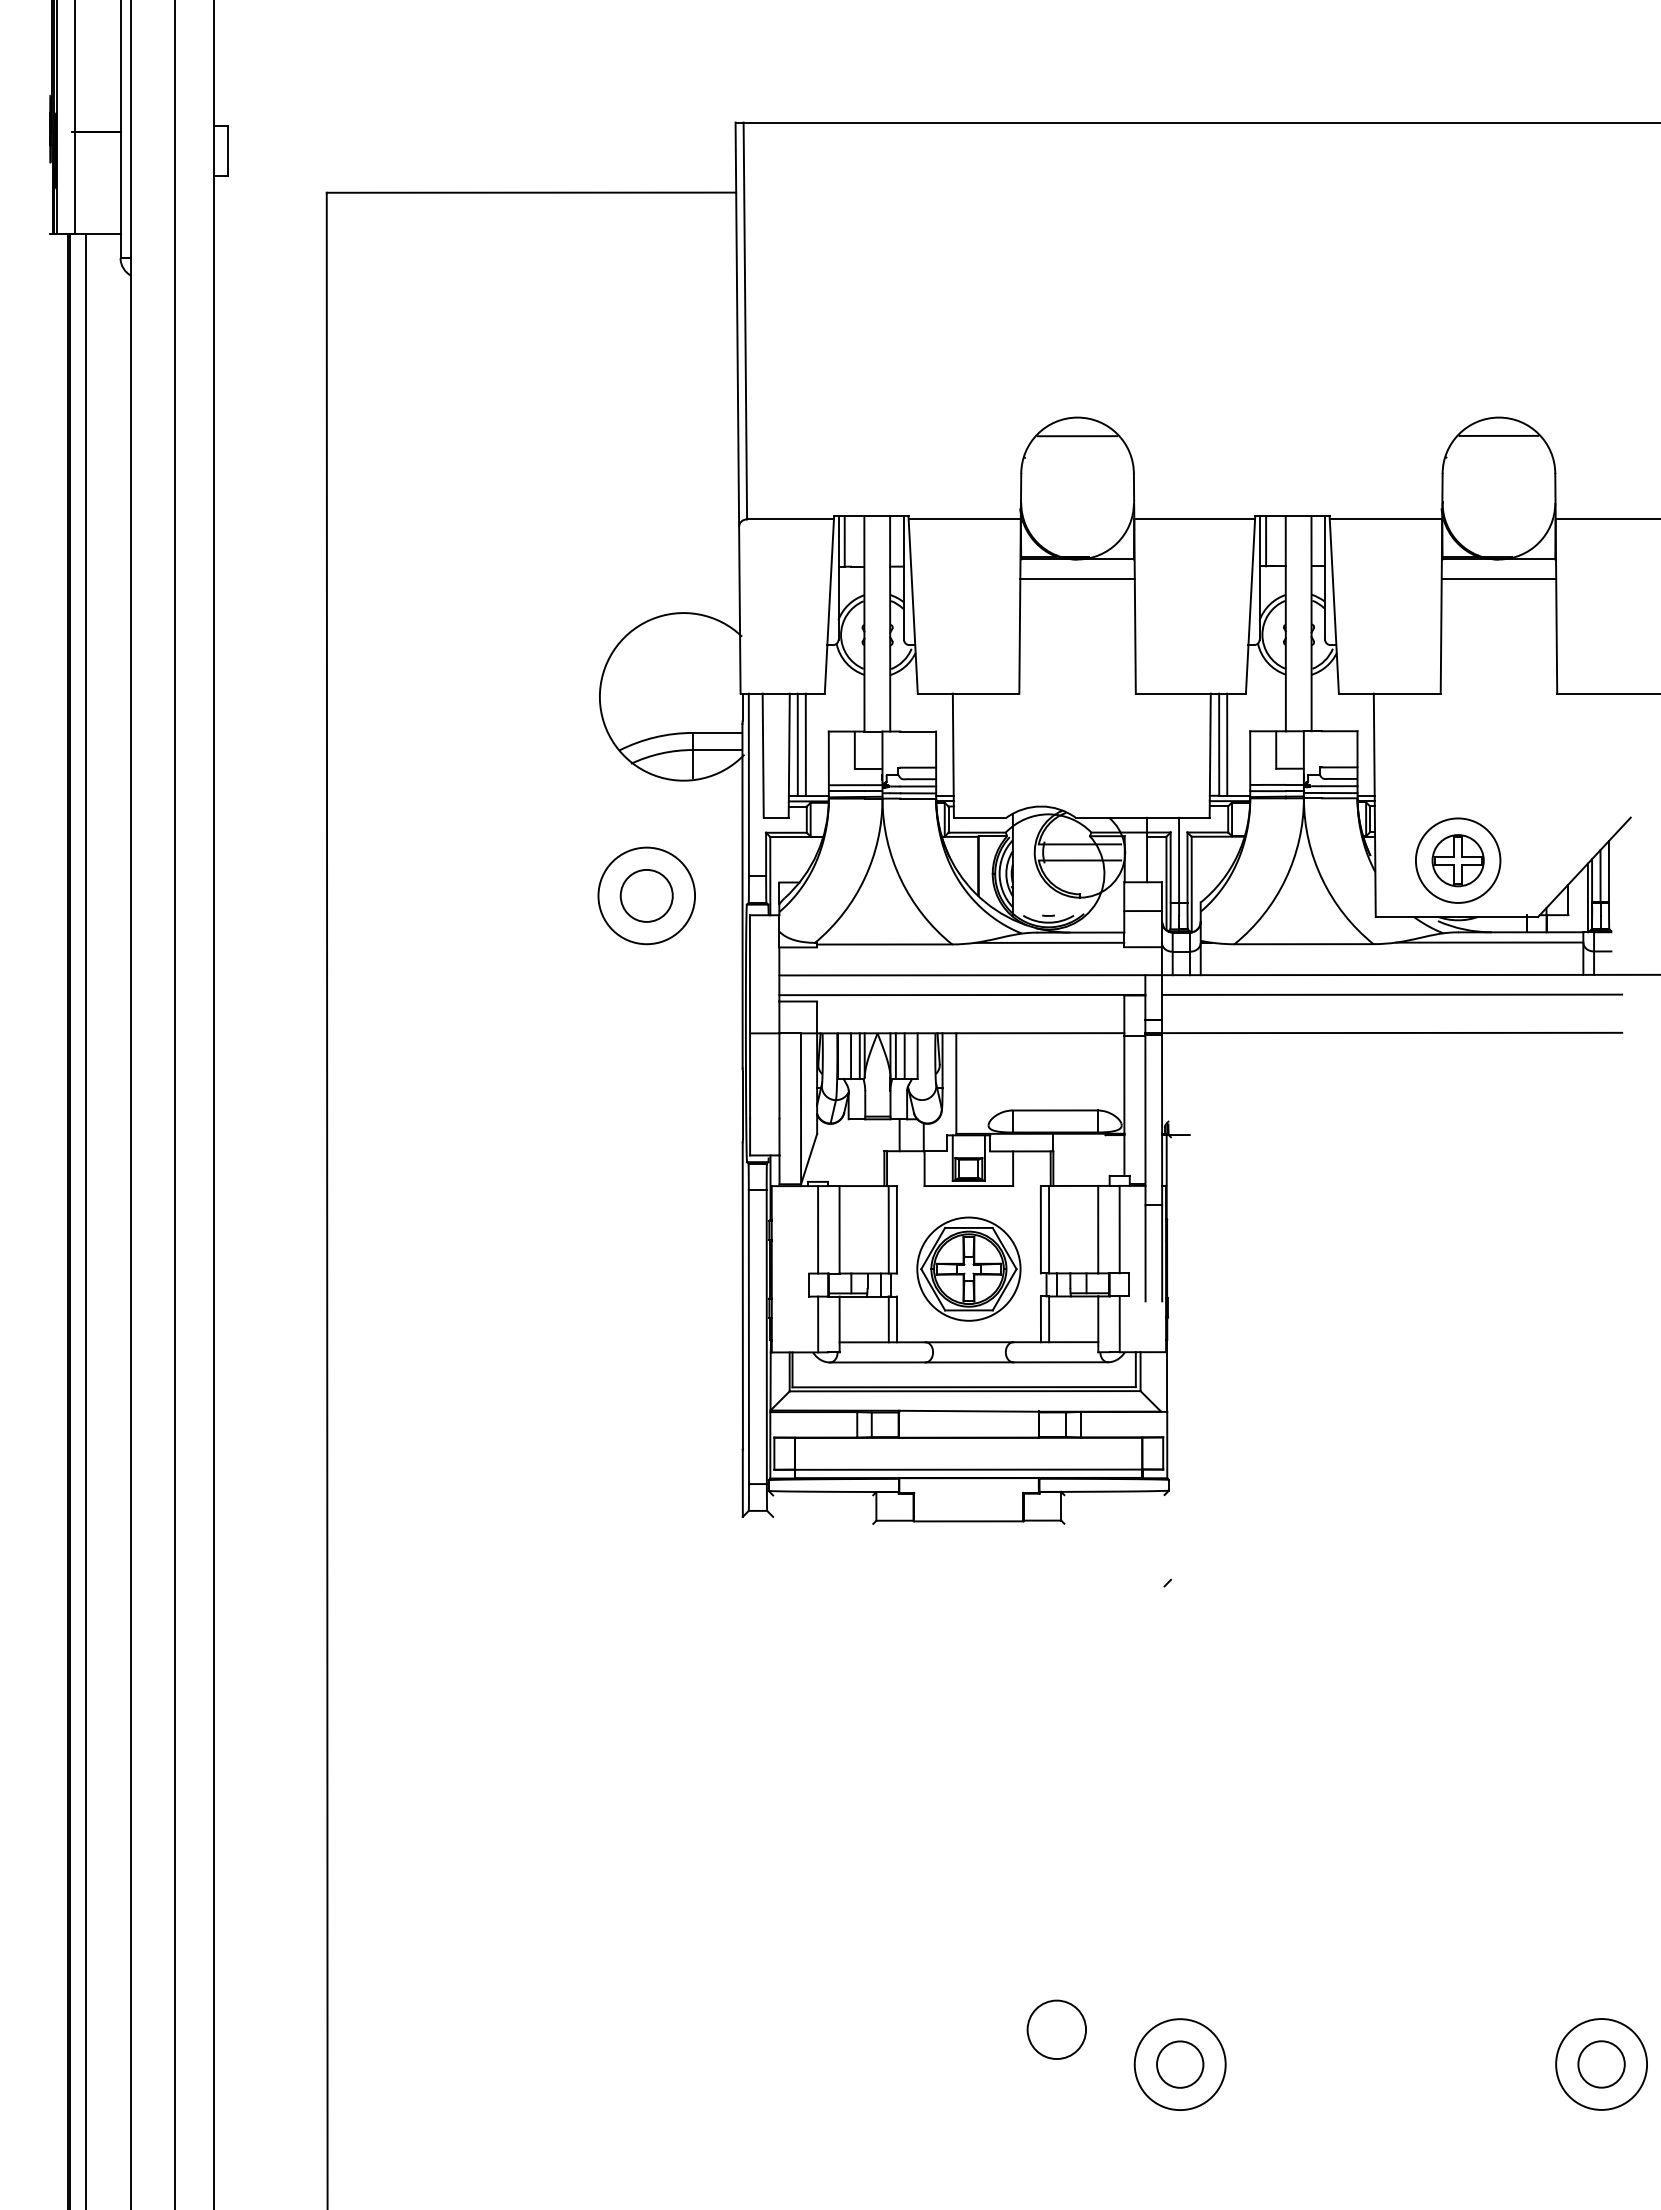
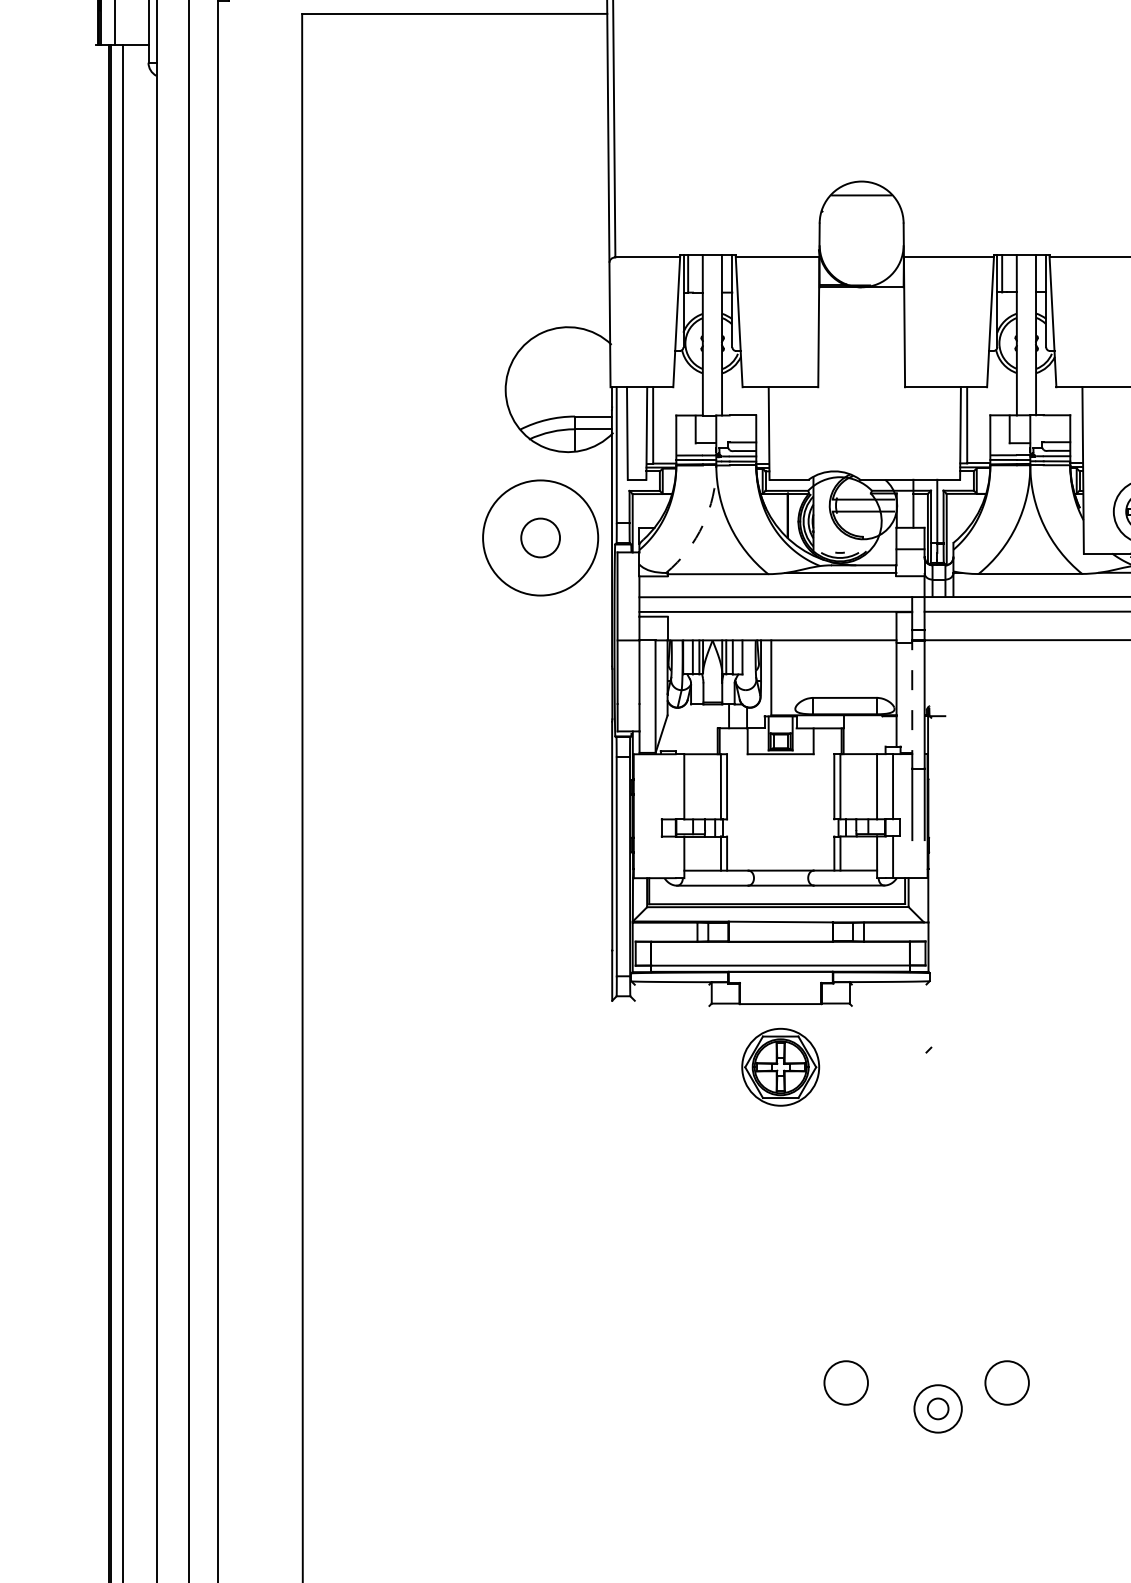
line: (1077, 578) -> (861, 301), removed
line: (805, 744) -> (658, 425), removed
line: (1227, 744) -> (973, 425), removed
arc: (864, 878) -> (702, 525), solid -> dashed
circle: (646, 895) -> (540, 537), size x1.6
line: (1145, 1112) -> (912, 699), solid -> dashed
line: (818, 1229) -> (668, 786), removed
part: (968, 1268) -> (780, 1066), moved
line: (818, 1324) -> (668, 857), removed
circle: (1272, 2029) -> (1006, 1382), added
circle: (1179, 2064) -> (937, 1408), size x0.7
circle: (1180, 2064) -> (938, 1408), size x0.6

